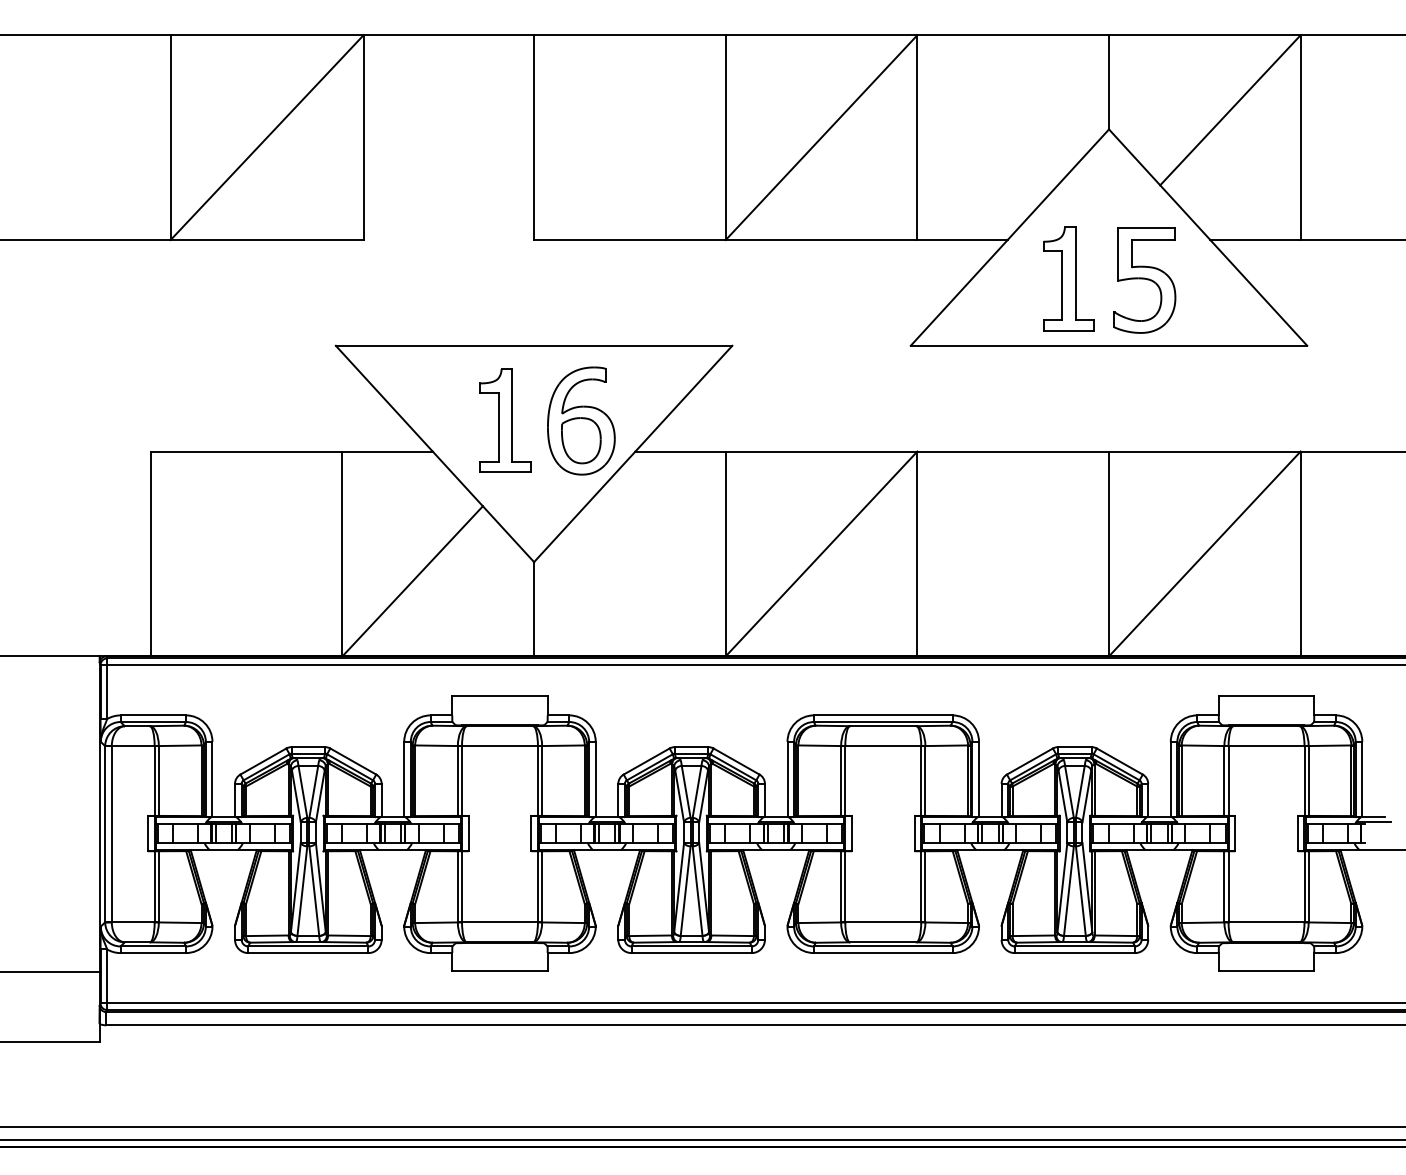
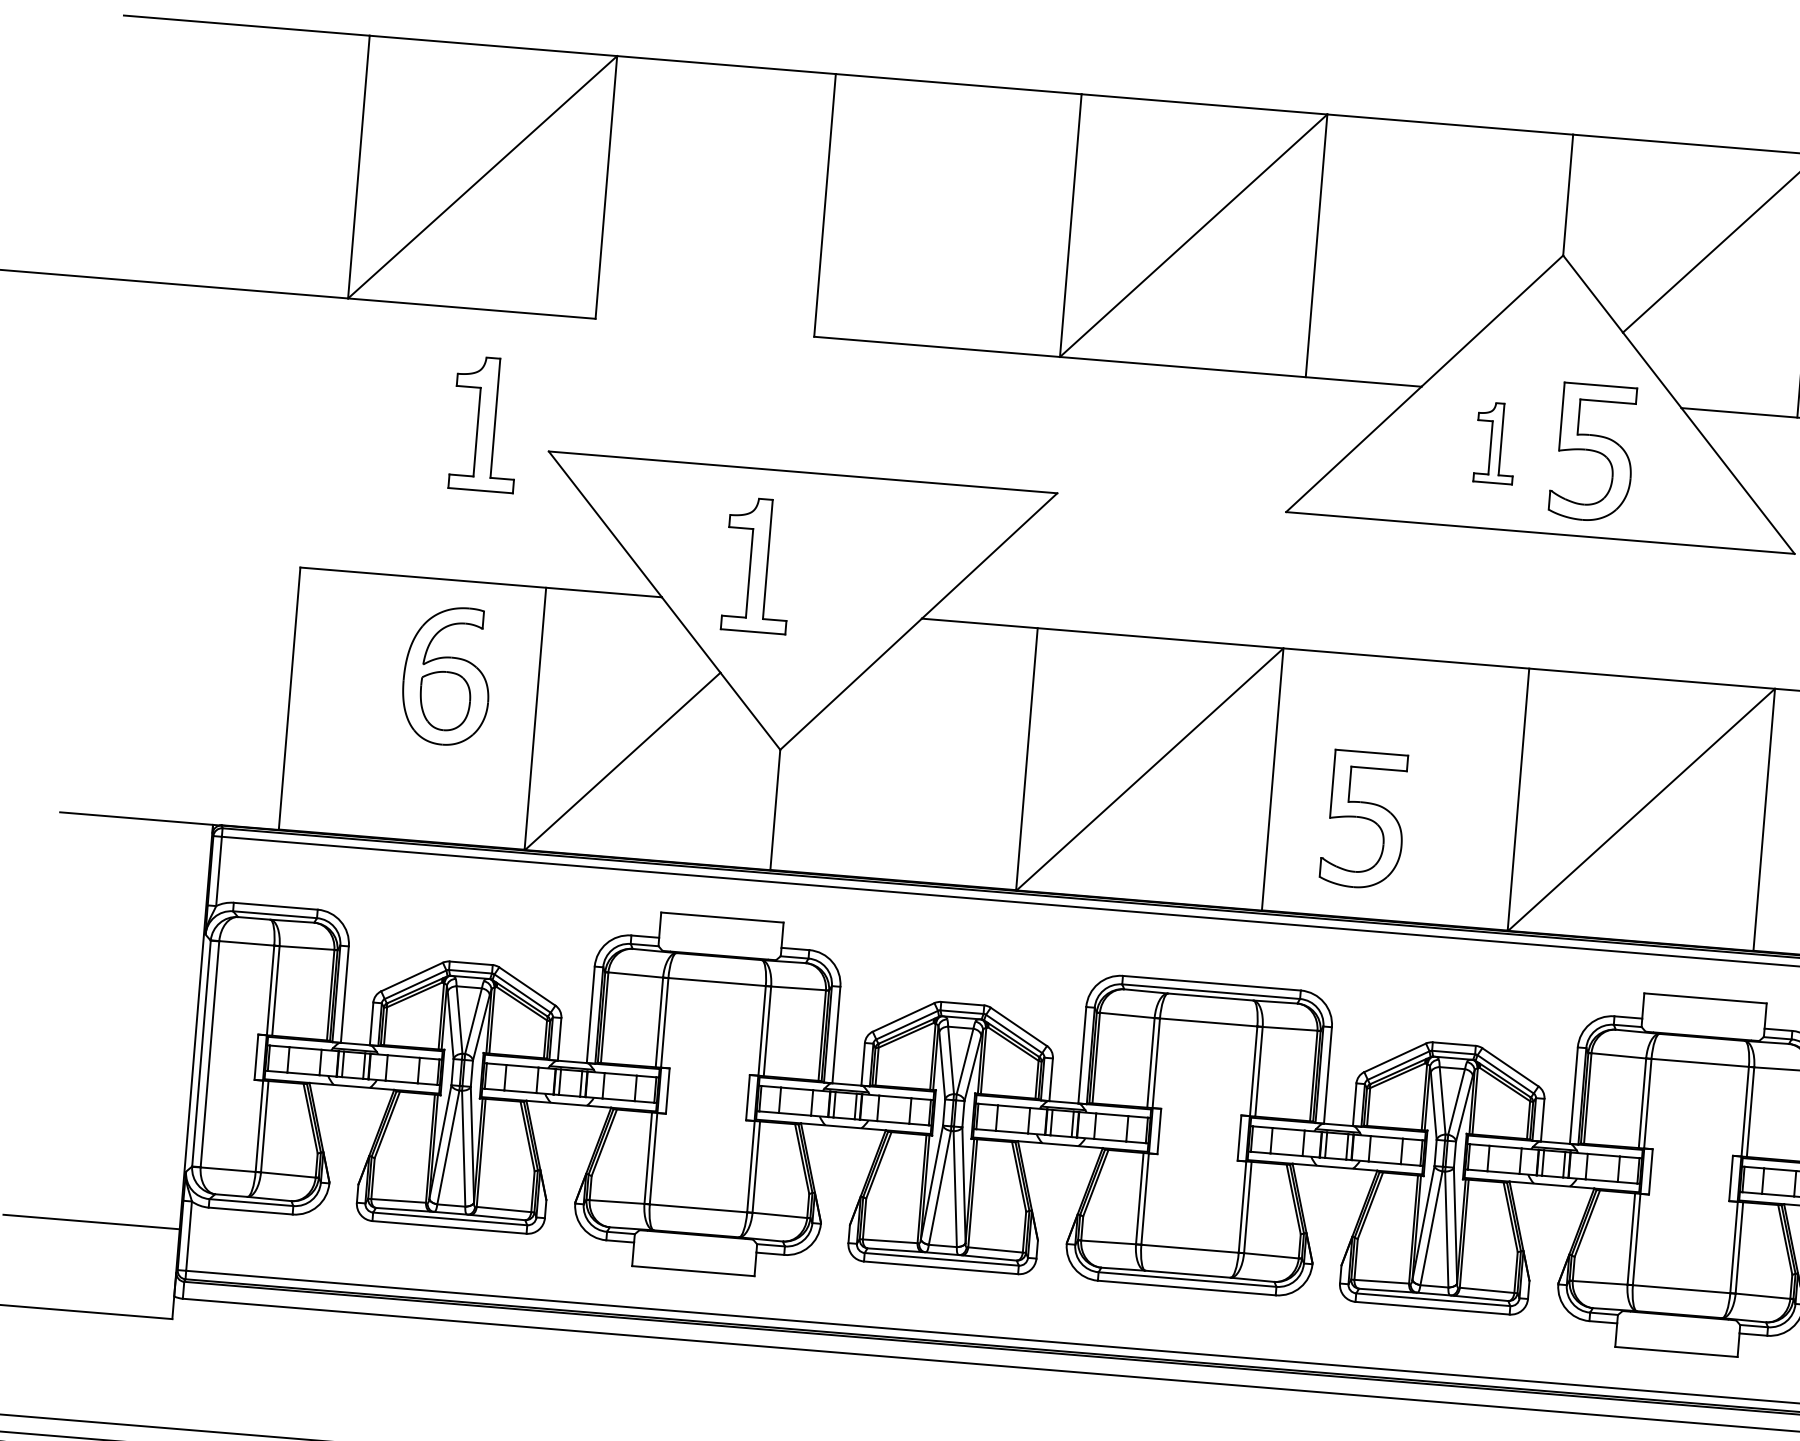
part: (1068, 278) -> (1495, 442), size x0.6
part: (285, 328) -> (486, 423), added
part: (581, 420) -> (447, 675), moved
part: (990, 579) -> (1363, 820), added

